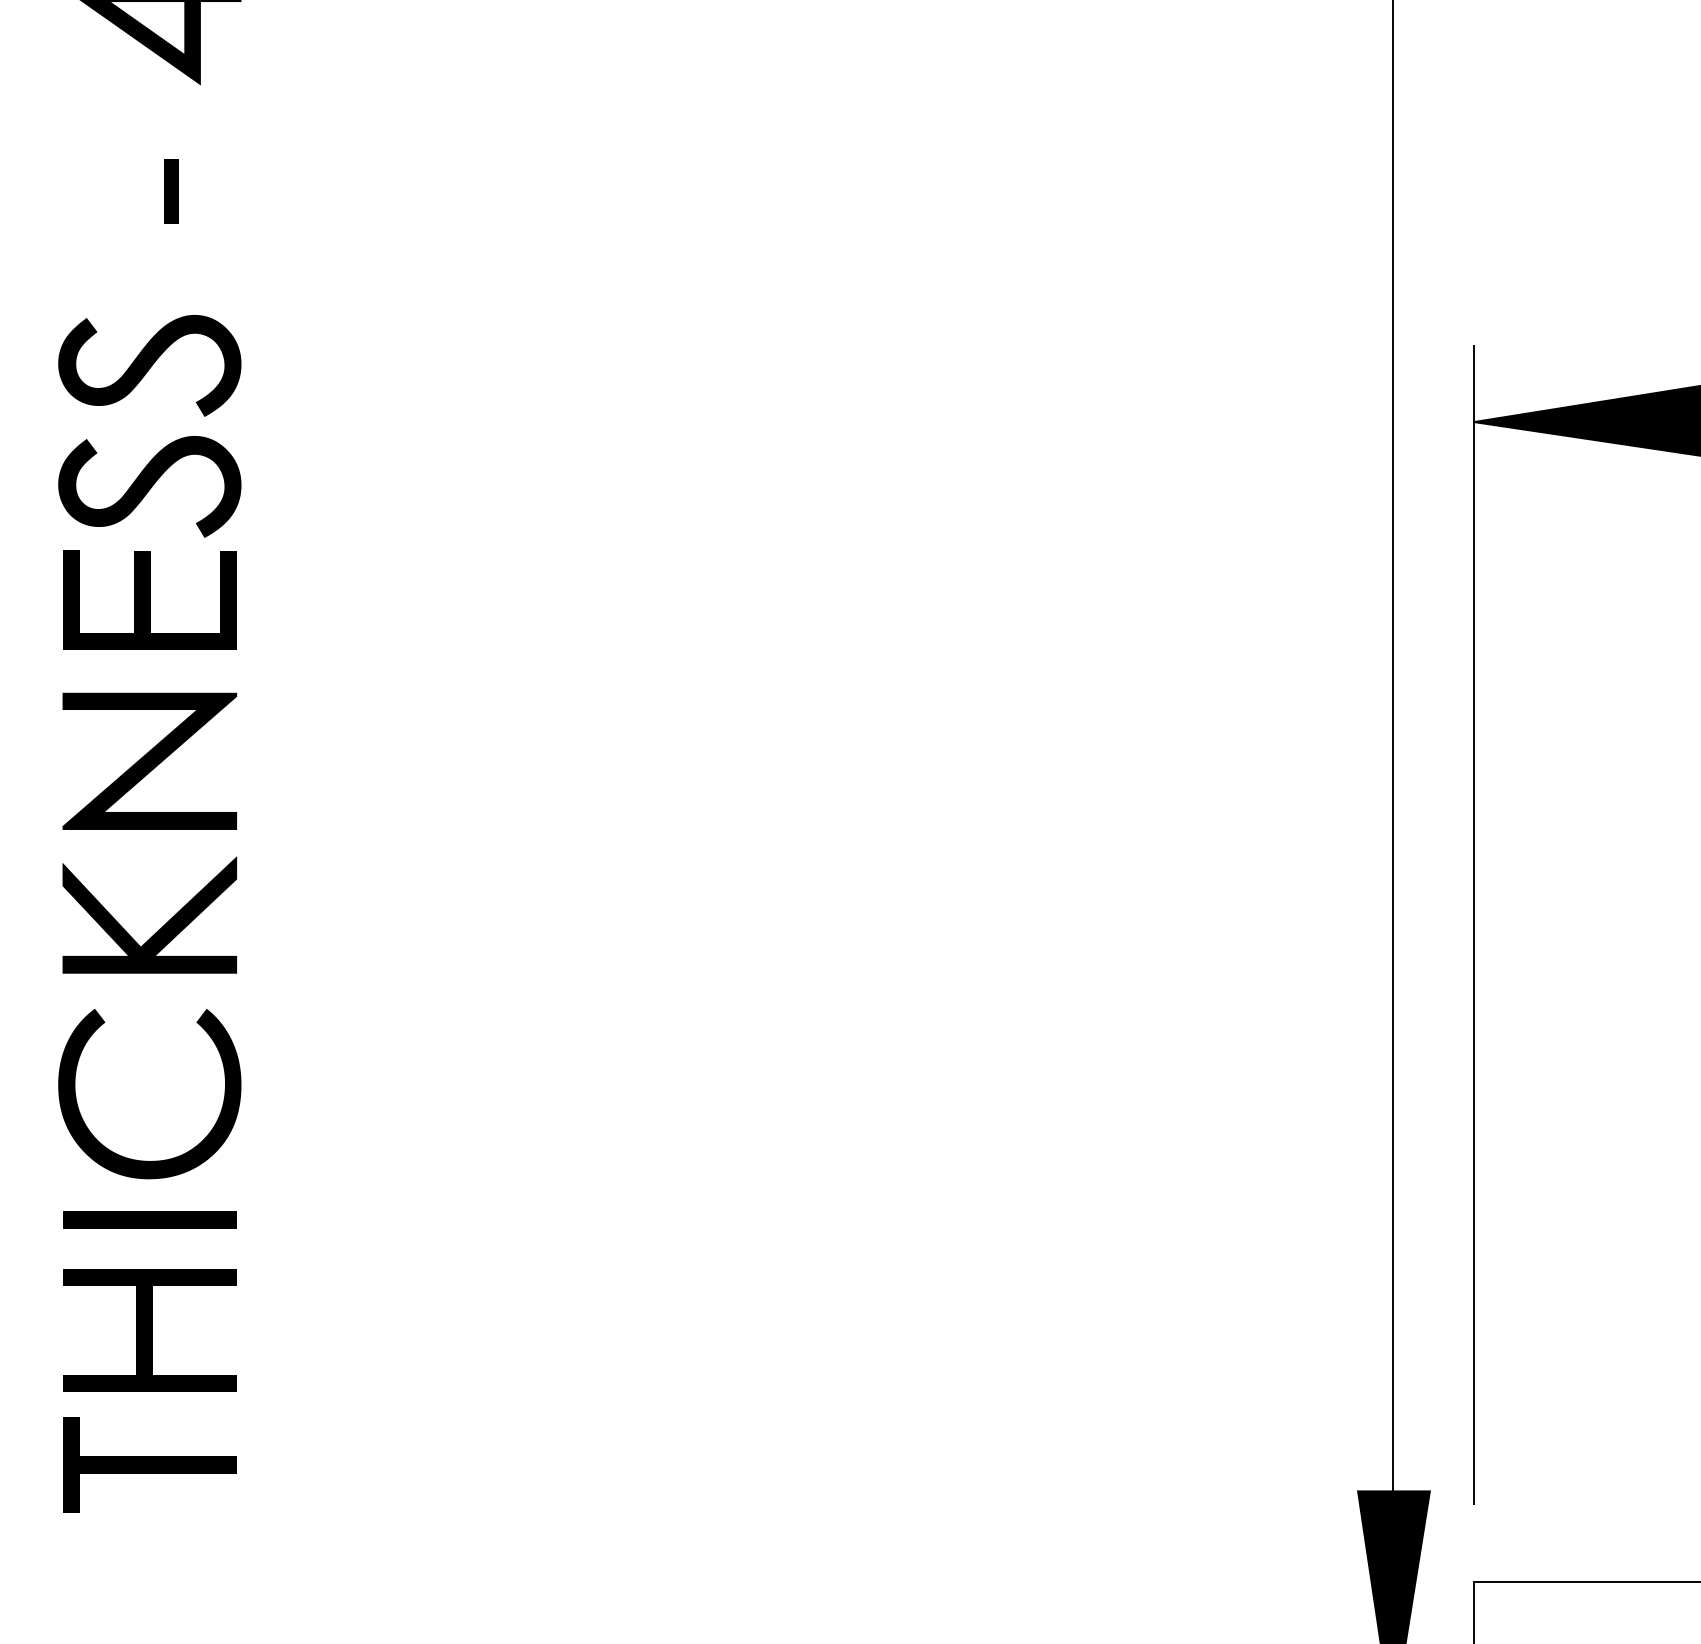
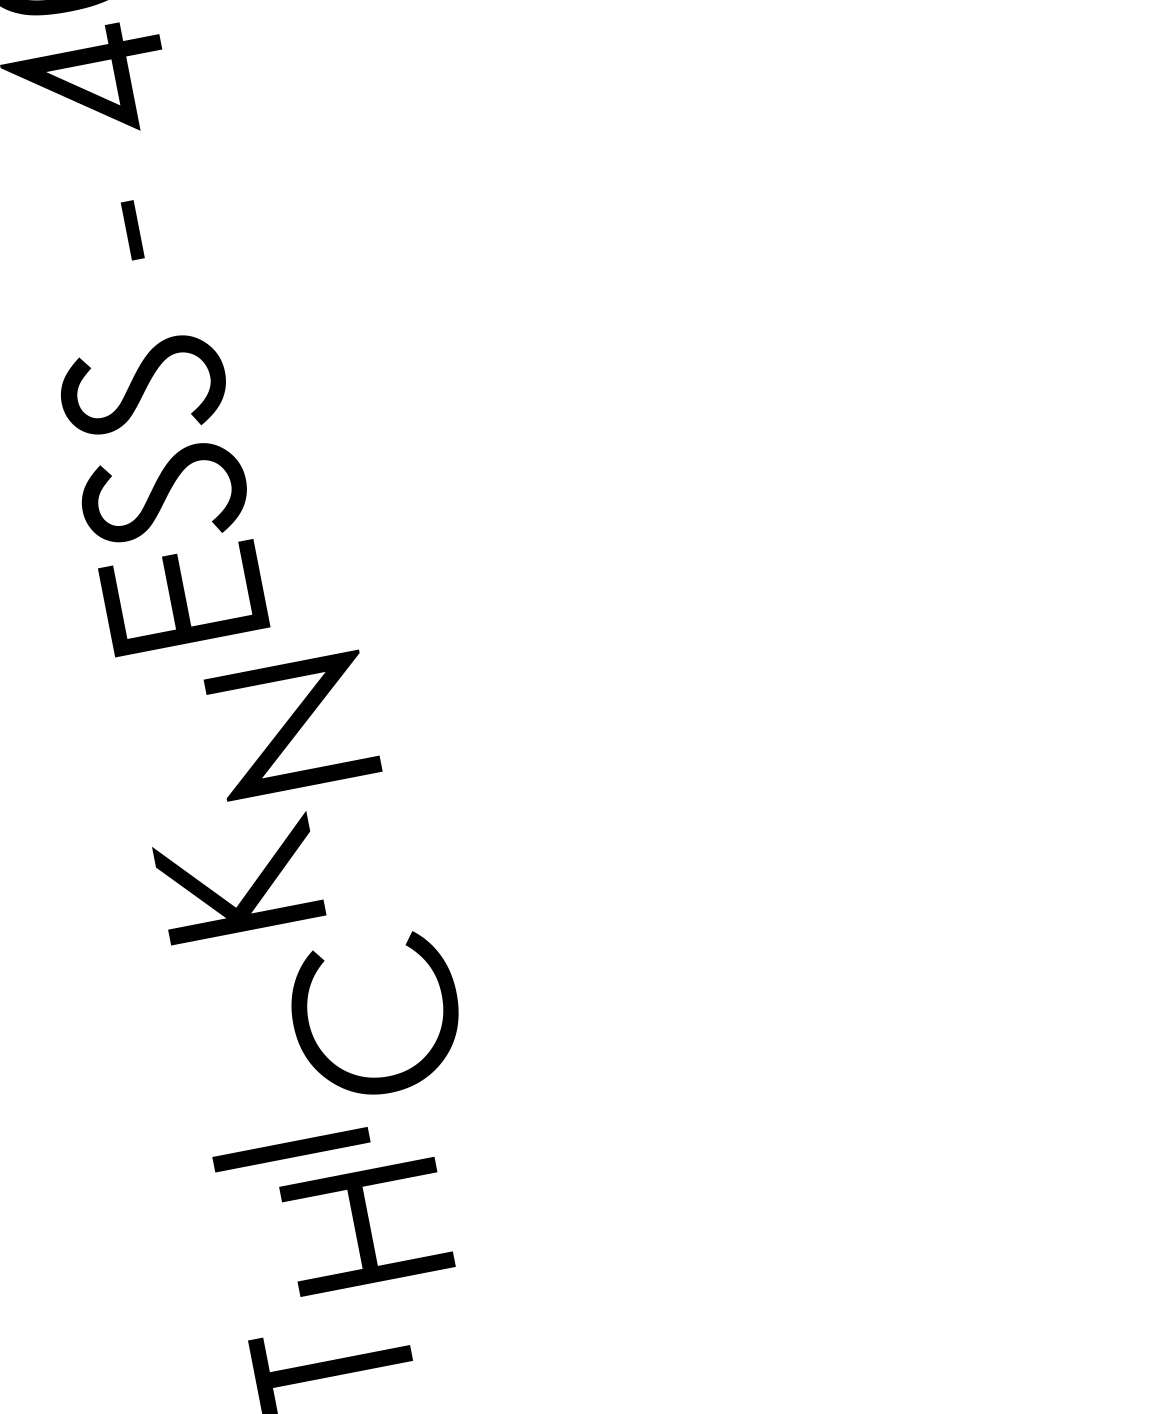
part: (149, 760) -> (292, 724), moved
part: (146, 1160) -> (385, 1076), moved
part: (149, 1330) -> (367, 1226), moved

